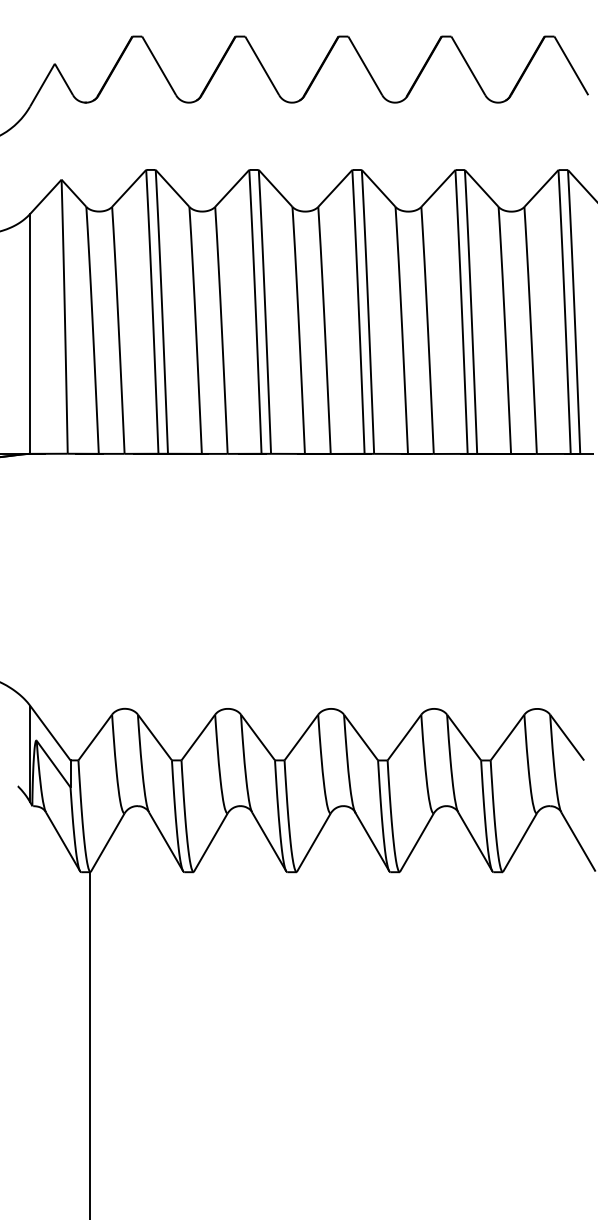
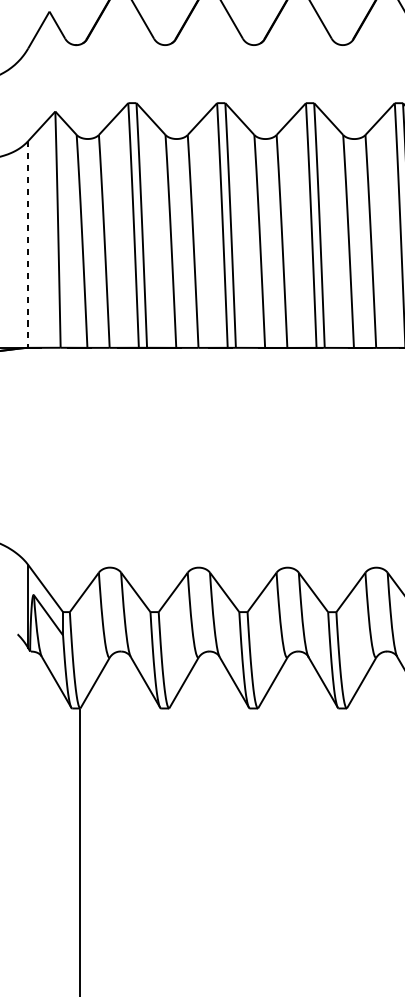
line: (30, 333) -> (28, 244), solid -> dashed

